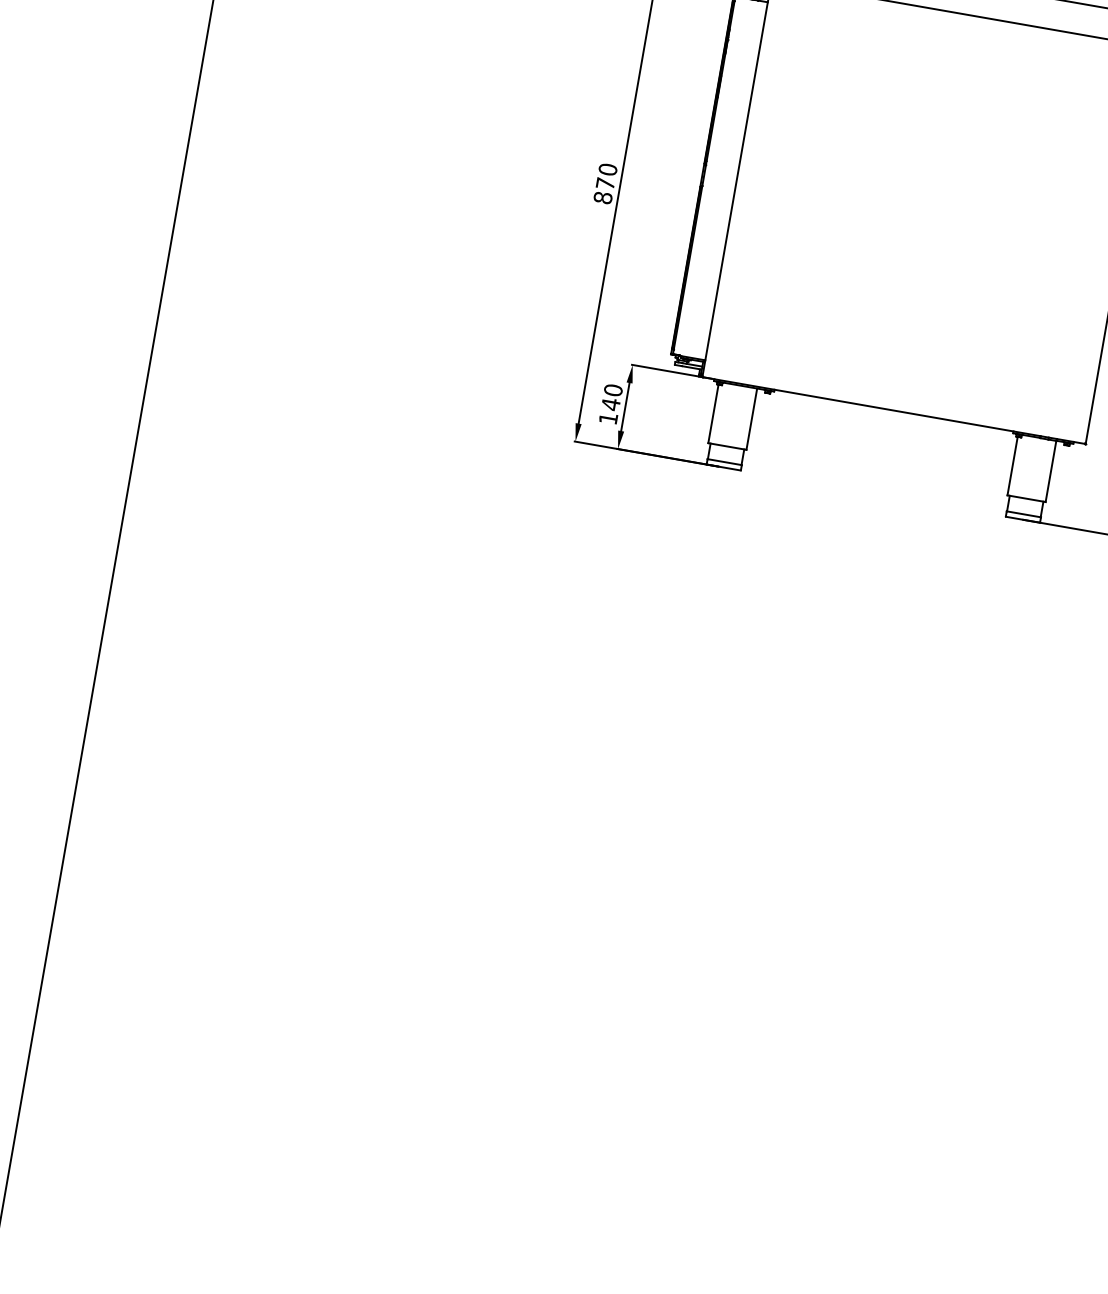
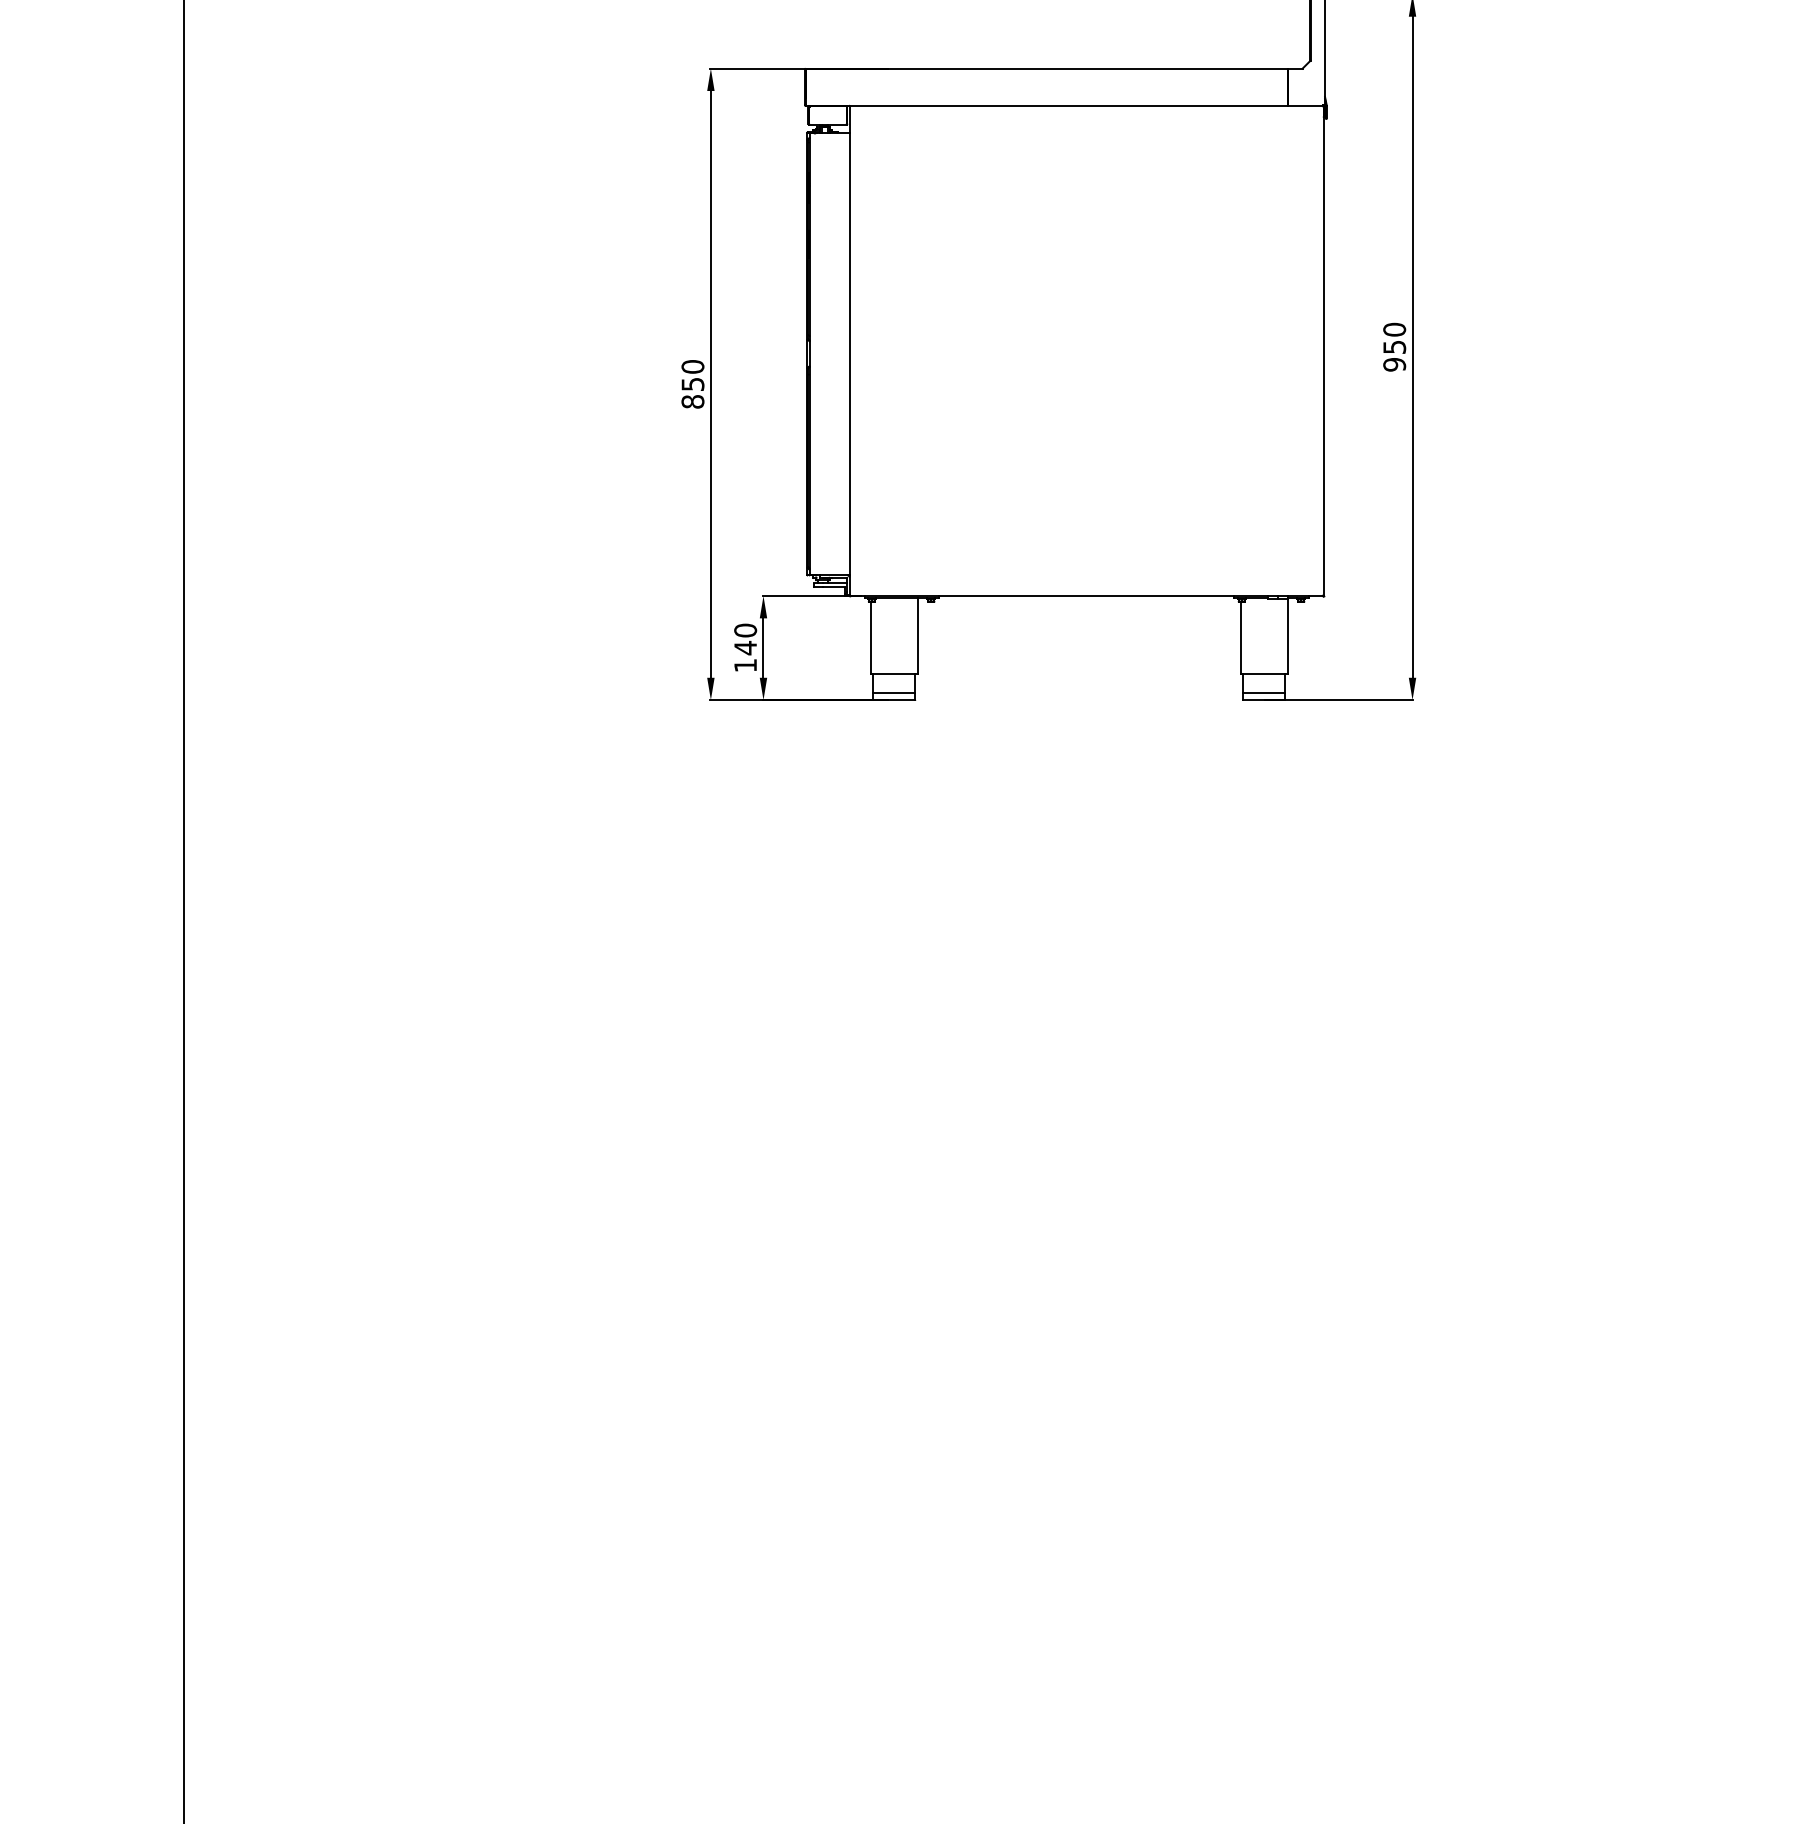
text: (605, 183) -> (692, 384), 870 -> 850

